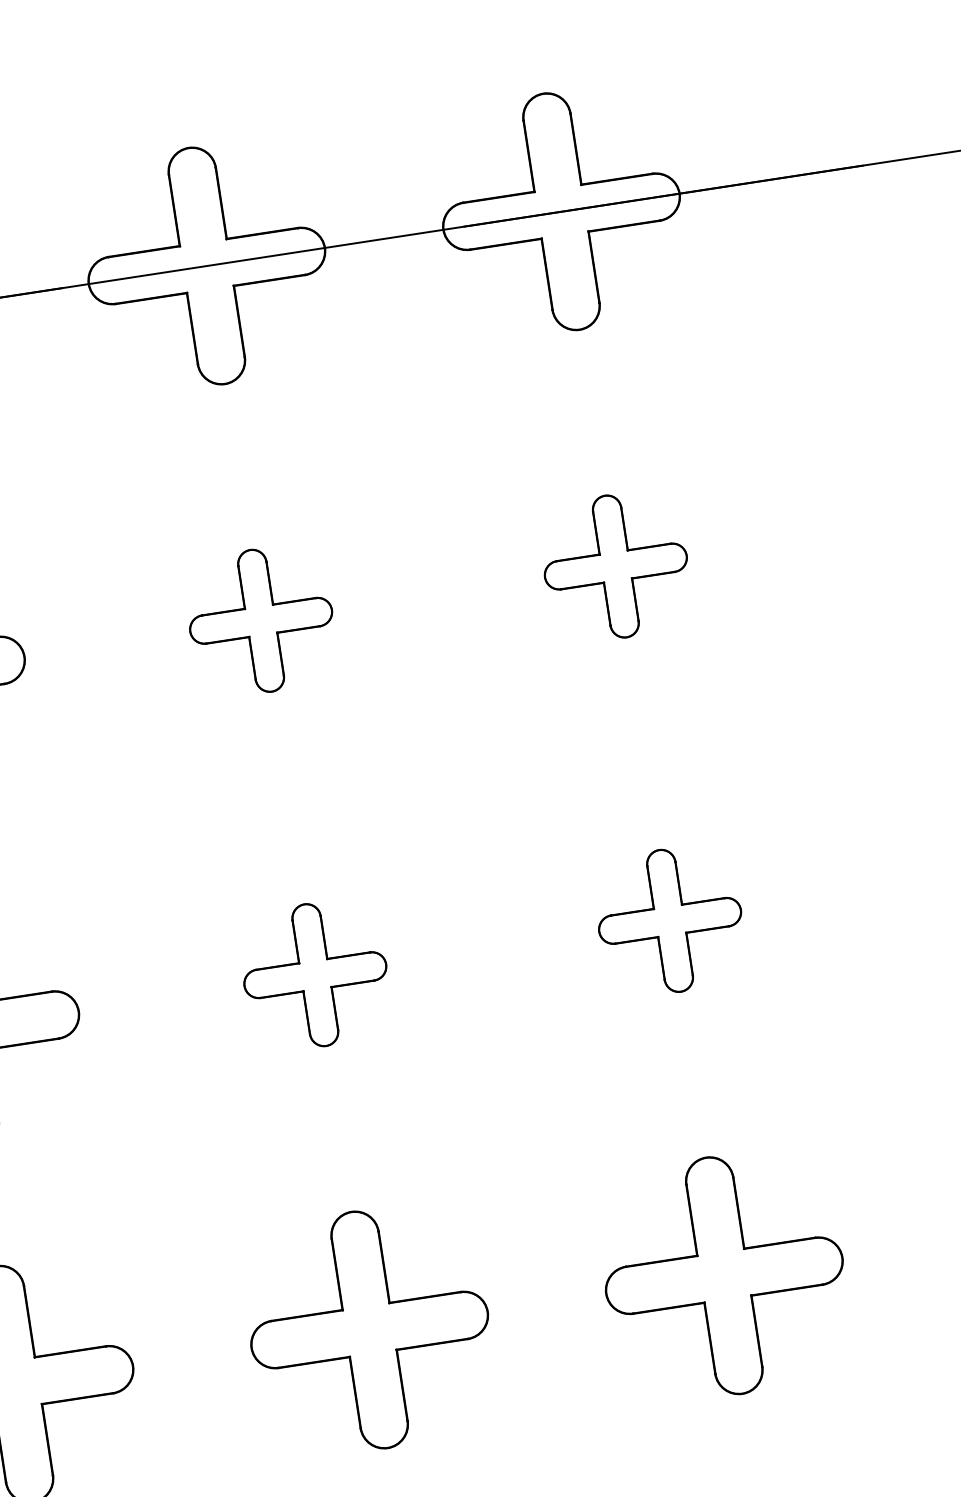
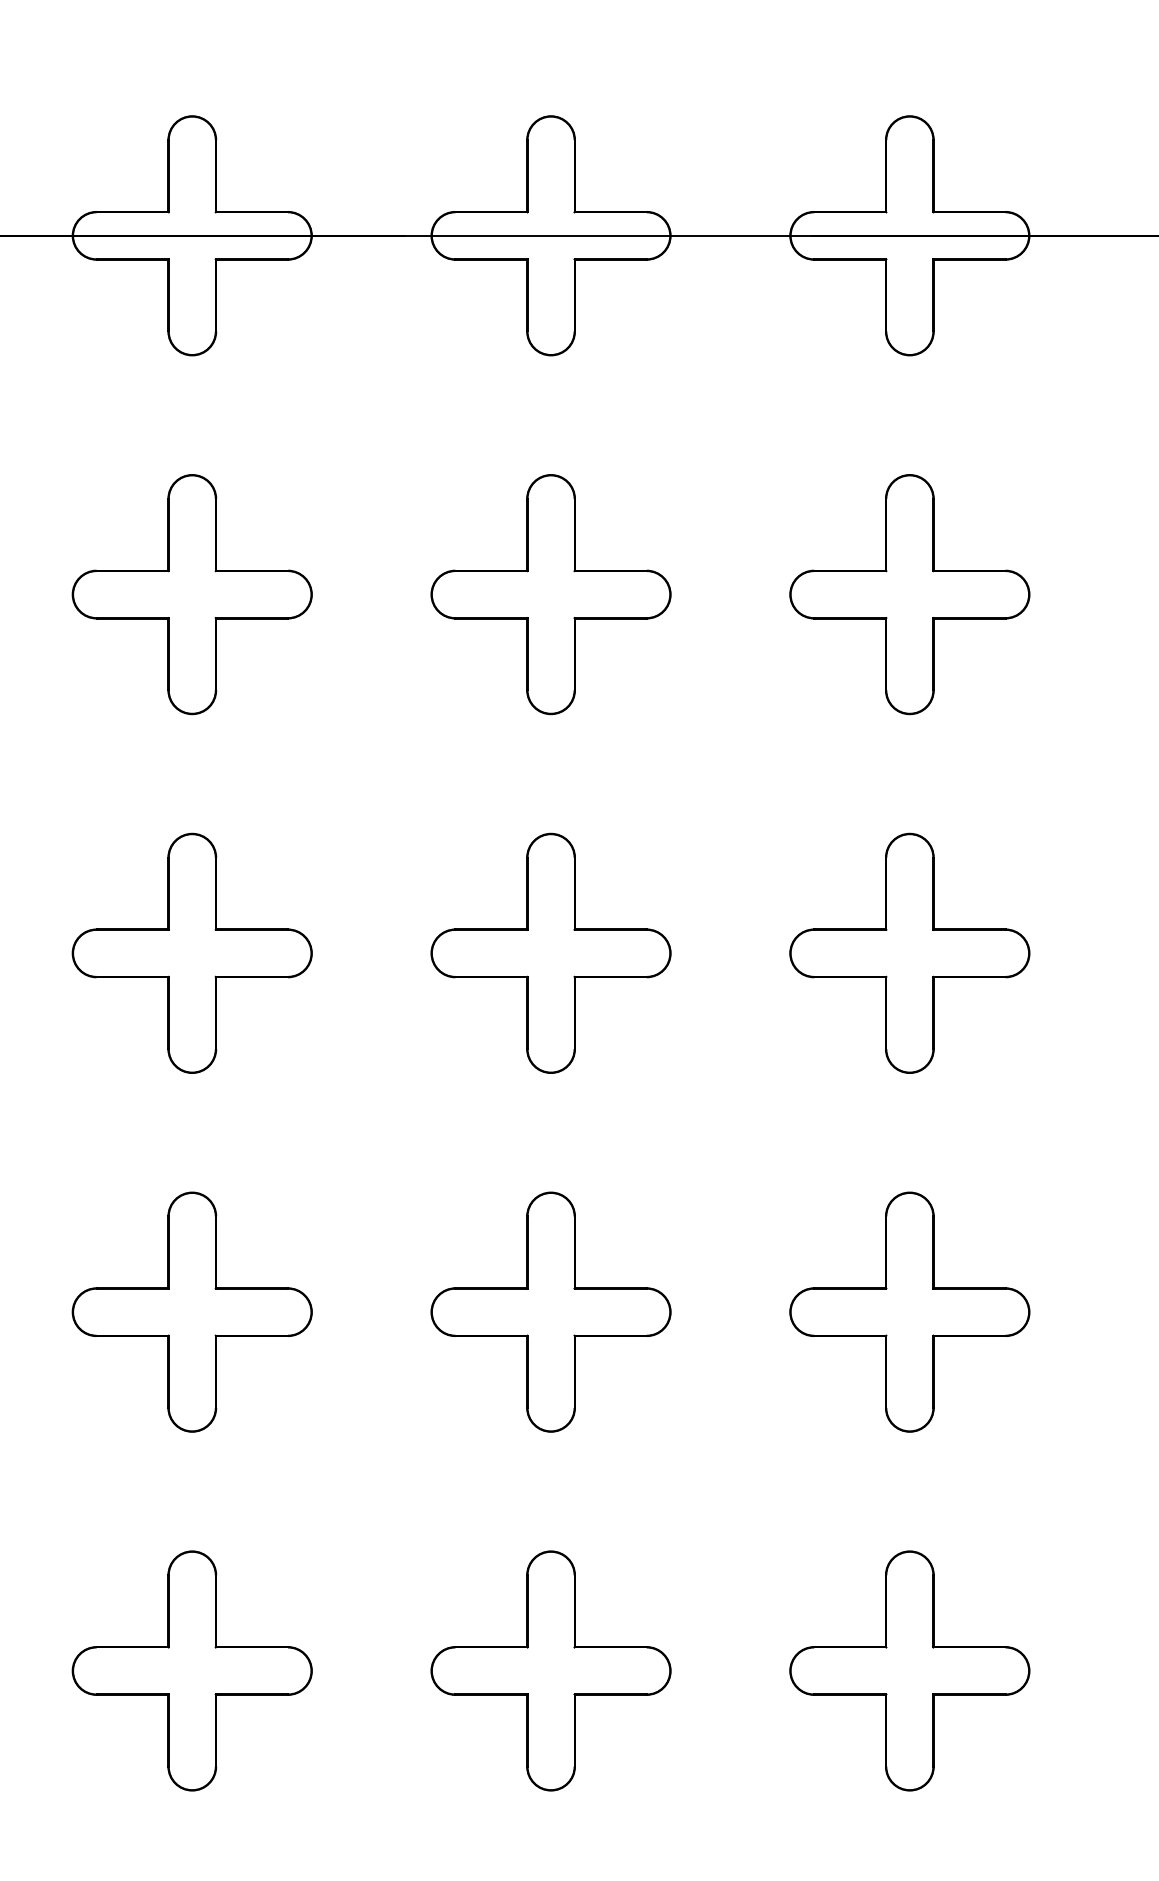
part: (615, 566) -> (909, 594), size x1.67
part: (260, 620) -> (550, 594), size x1.67
part: (669, 920) -> (909, 952), size x1.67
part: (314, 974) -> (550, 952), size x1.67

